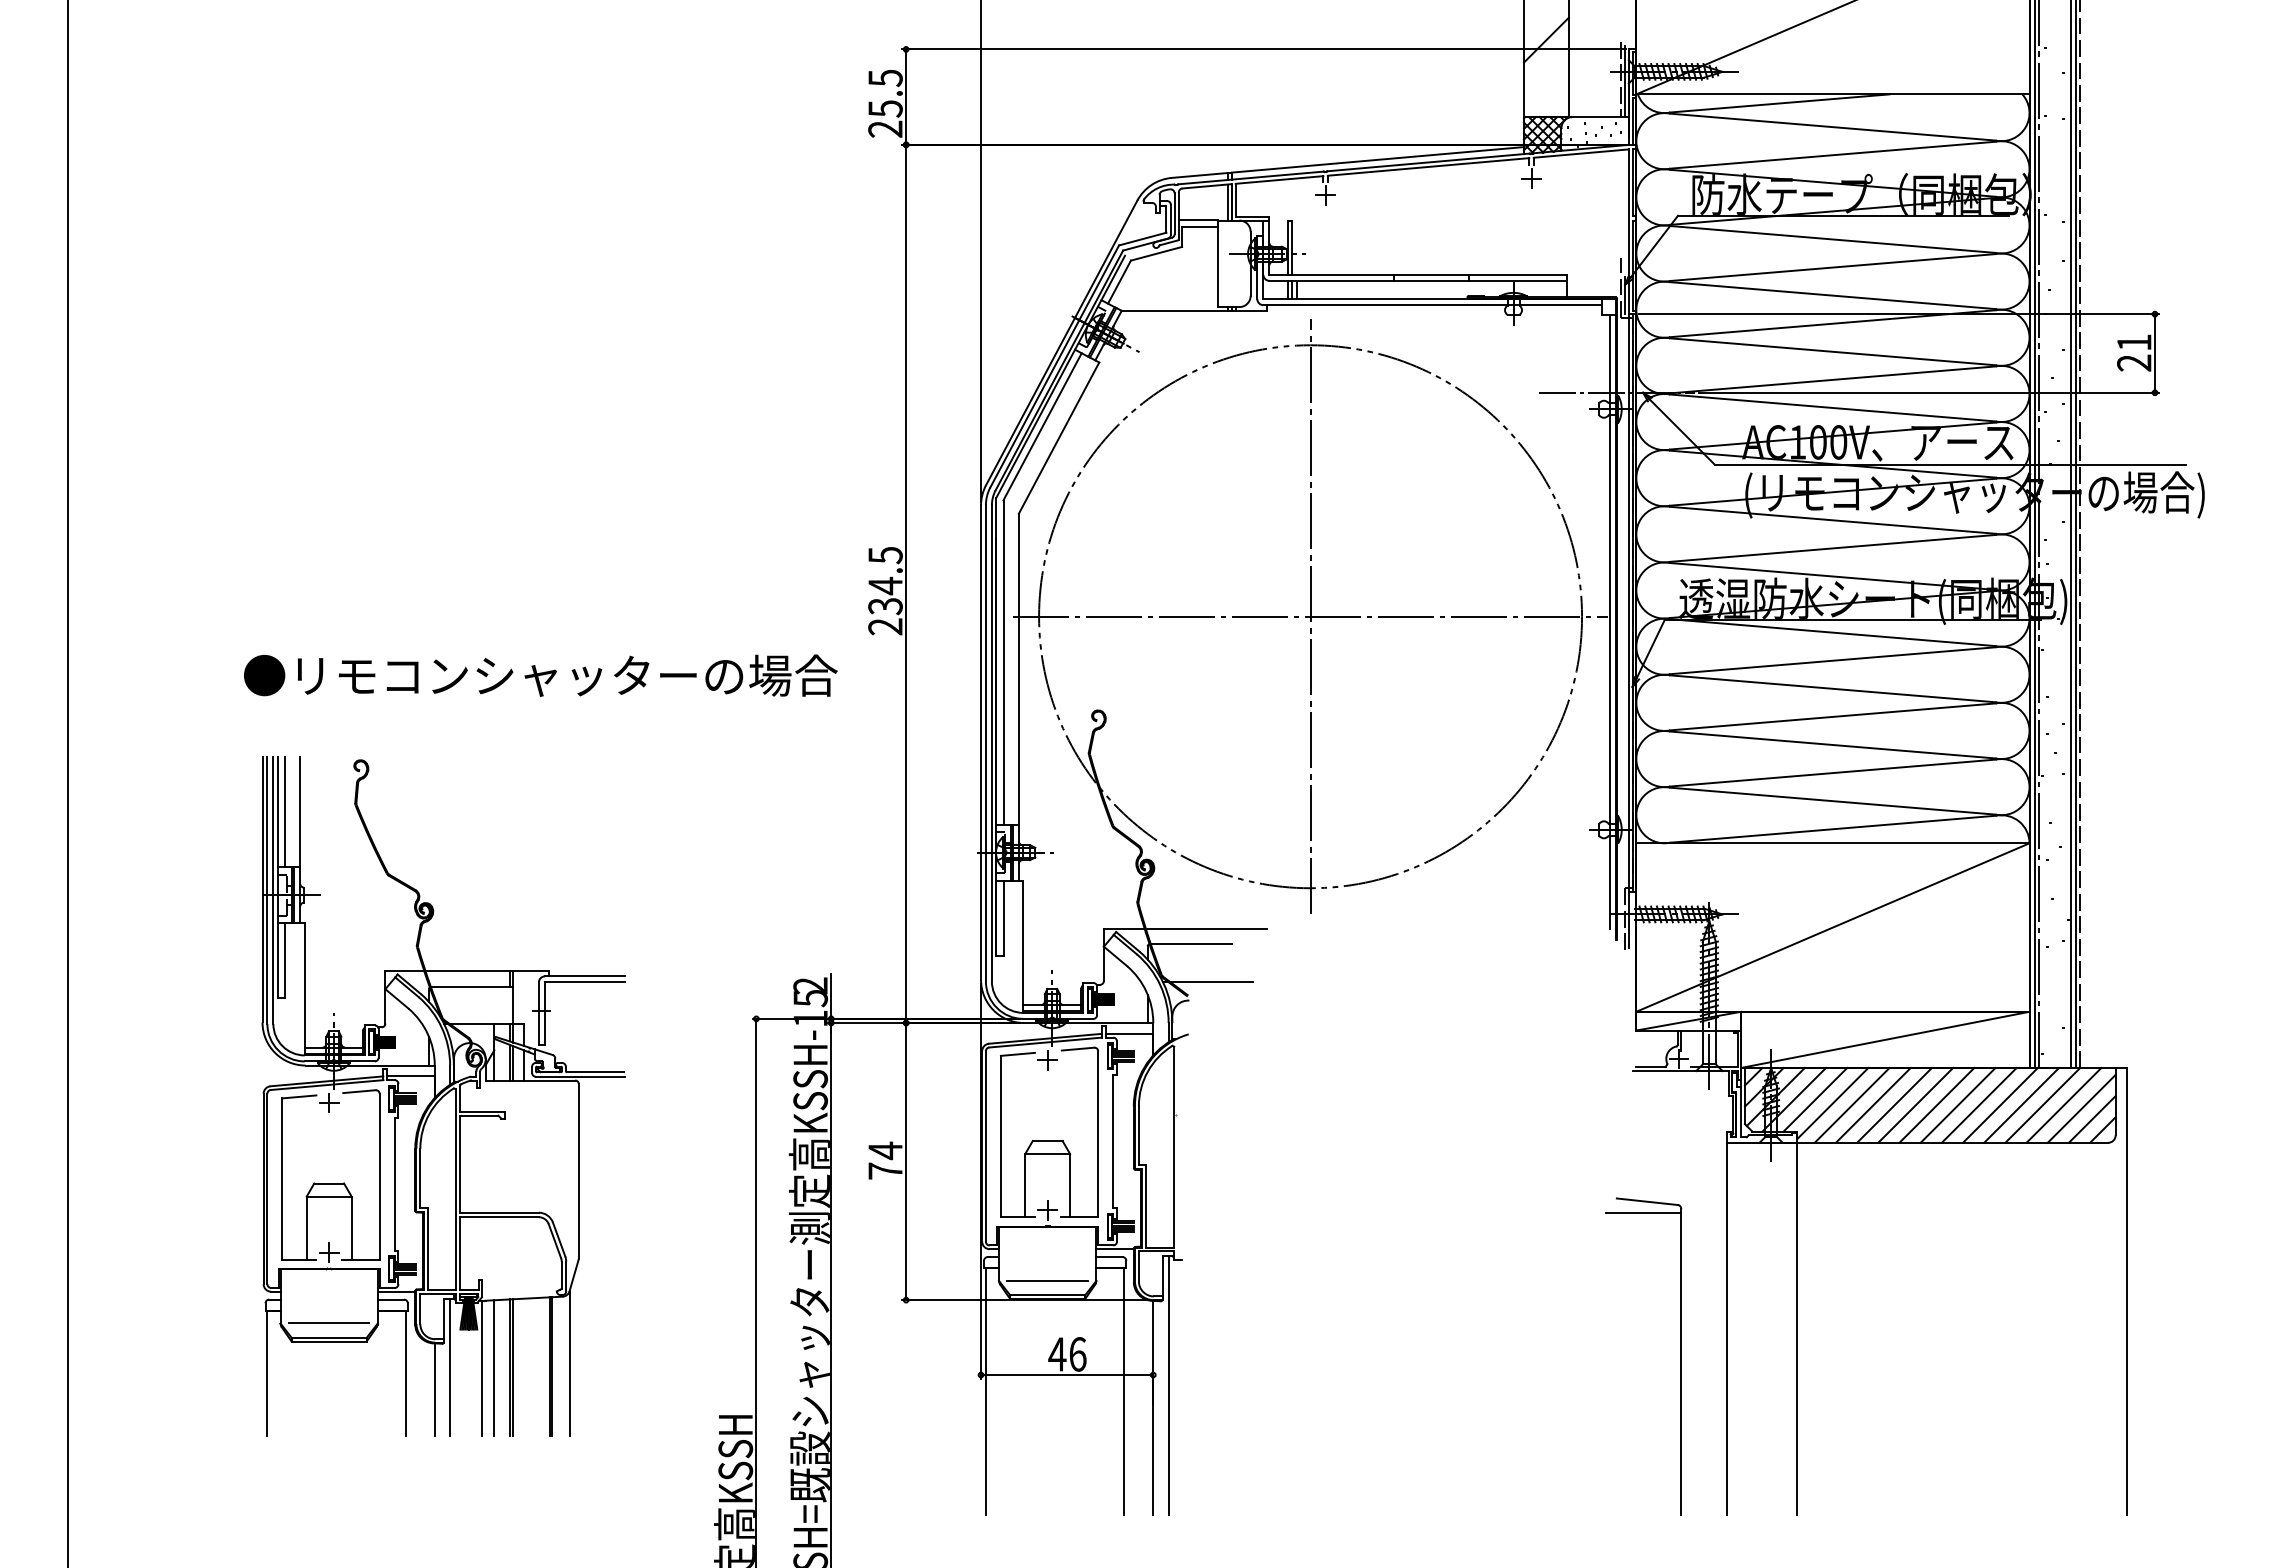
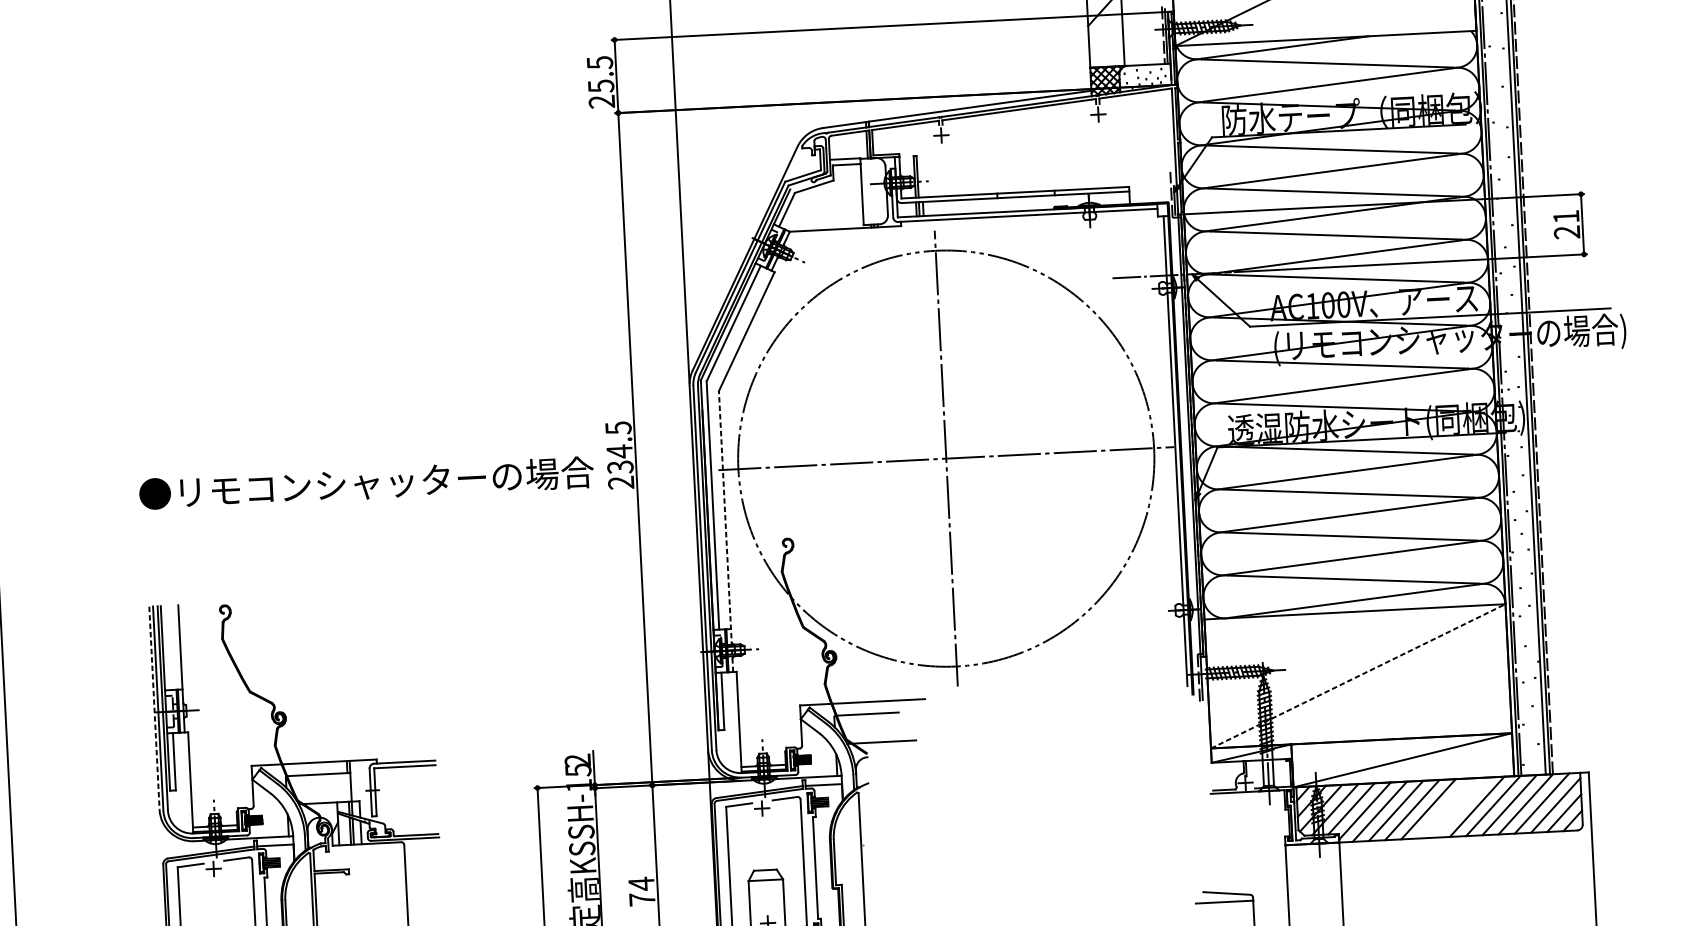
text: (540, 675) -> (366, 483), moved
line: (1018, 696) -> (725, 531), solid -> dashed
line: (285, 812) -> (169, 648), removed
line: (262, 889) -> (154, 708), solid -> dashed
line: (1832, 927) -> (1357, 676), solid -> dashed
line: (1936, 1104) -> (1444, 807), removed
line: (1957, 1104) -> (1460, 806), removed

